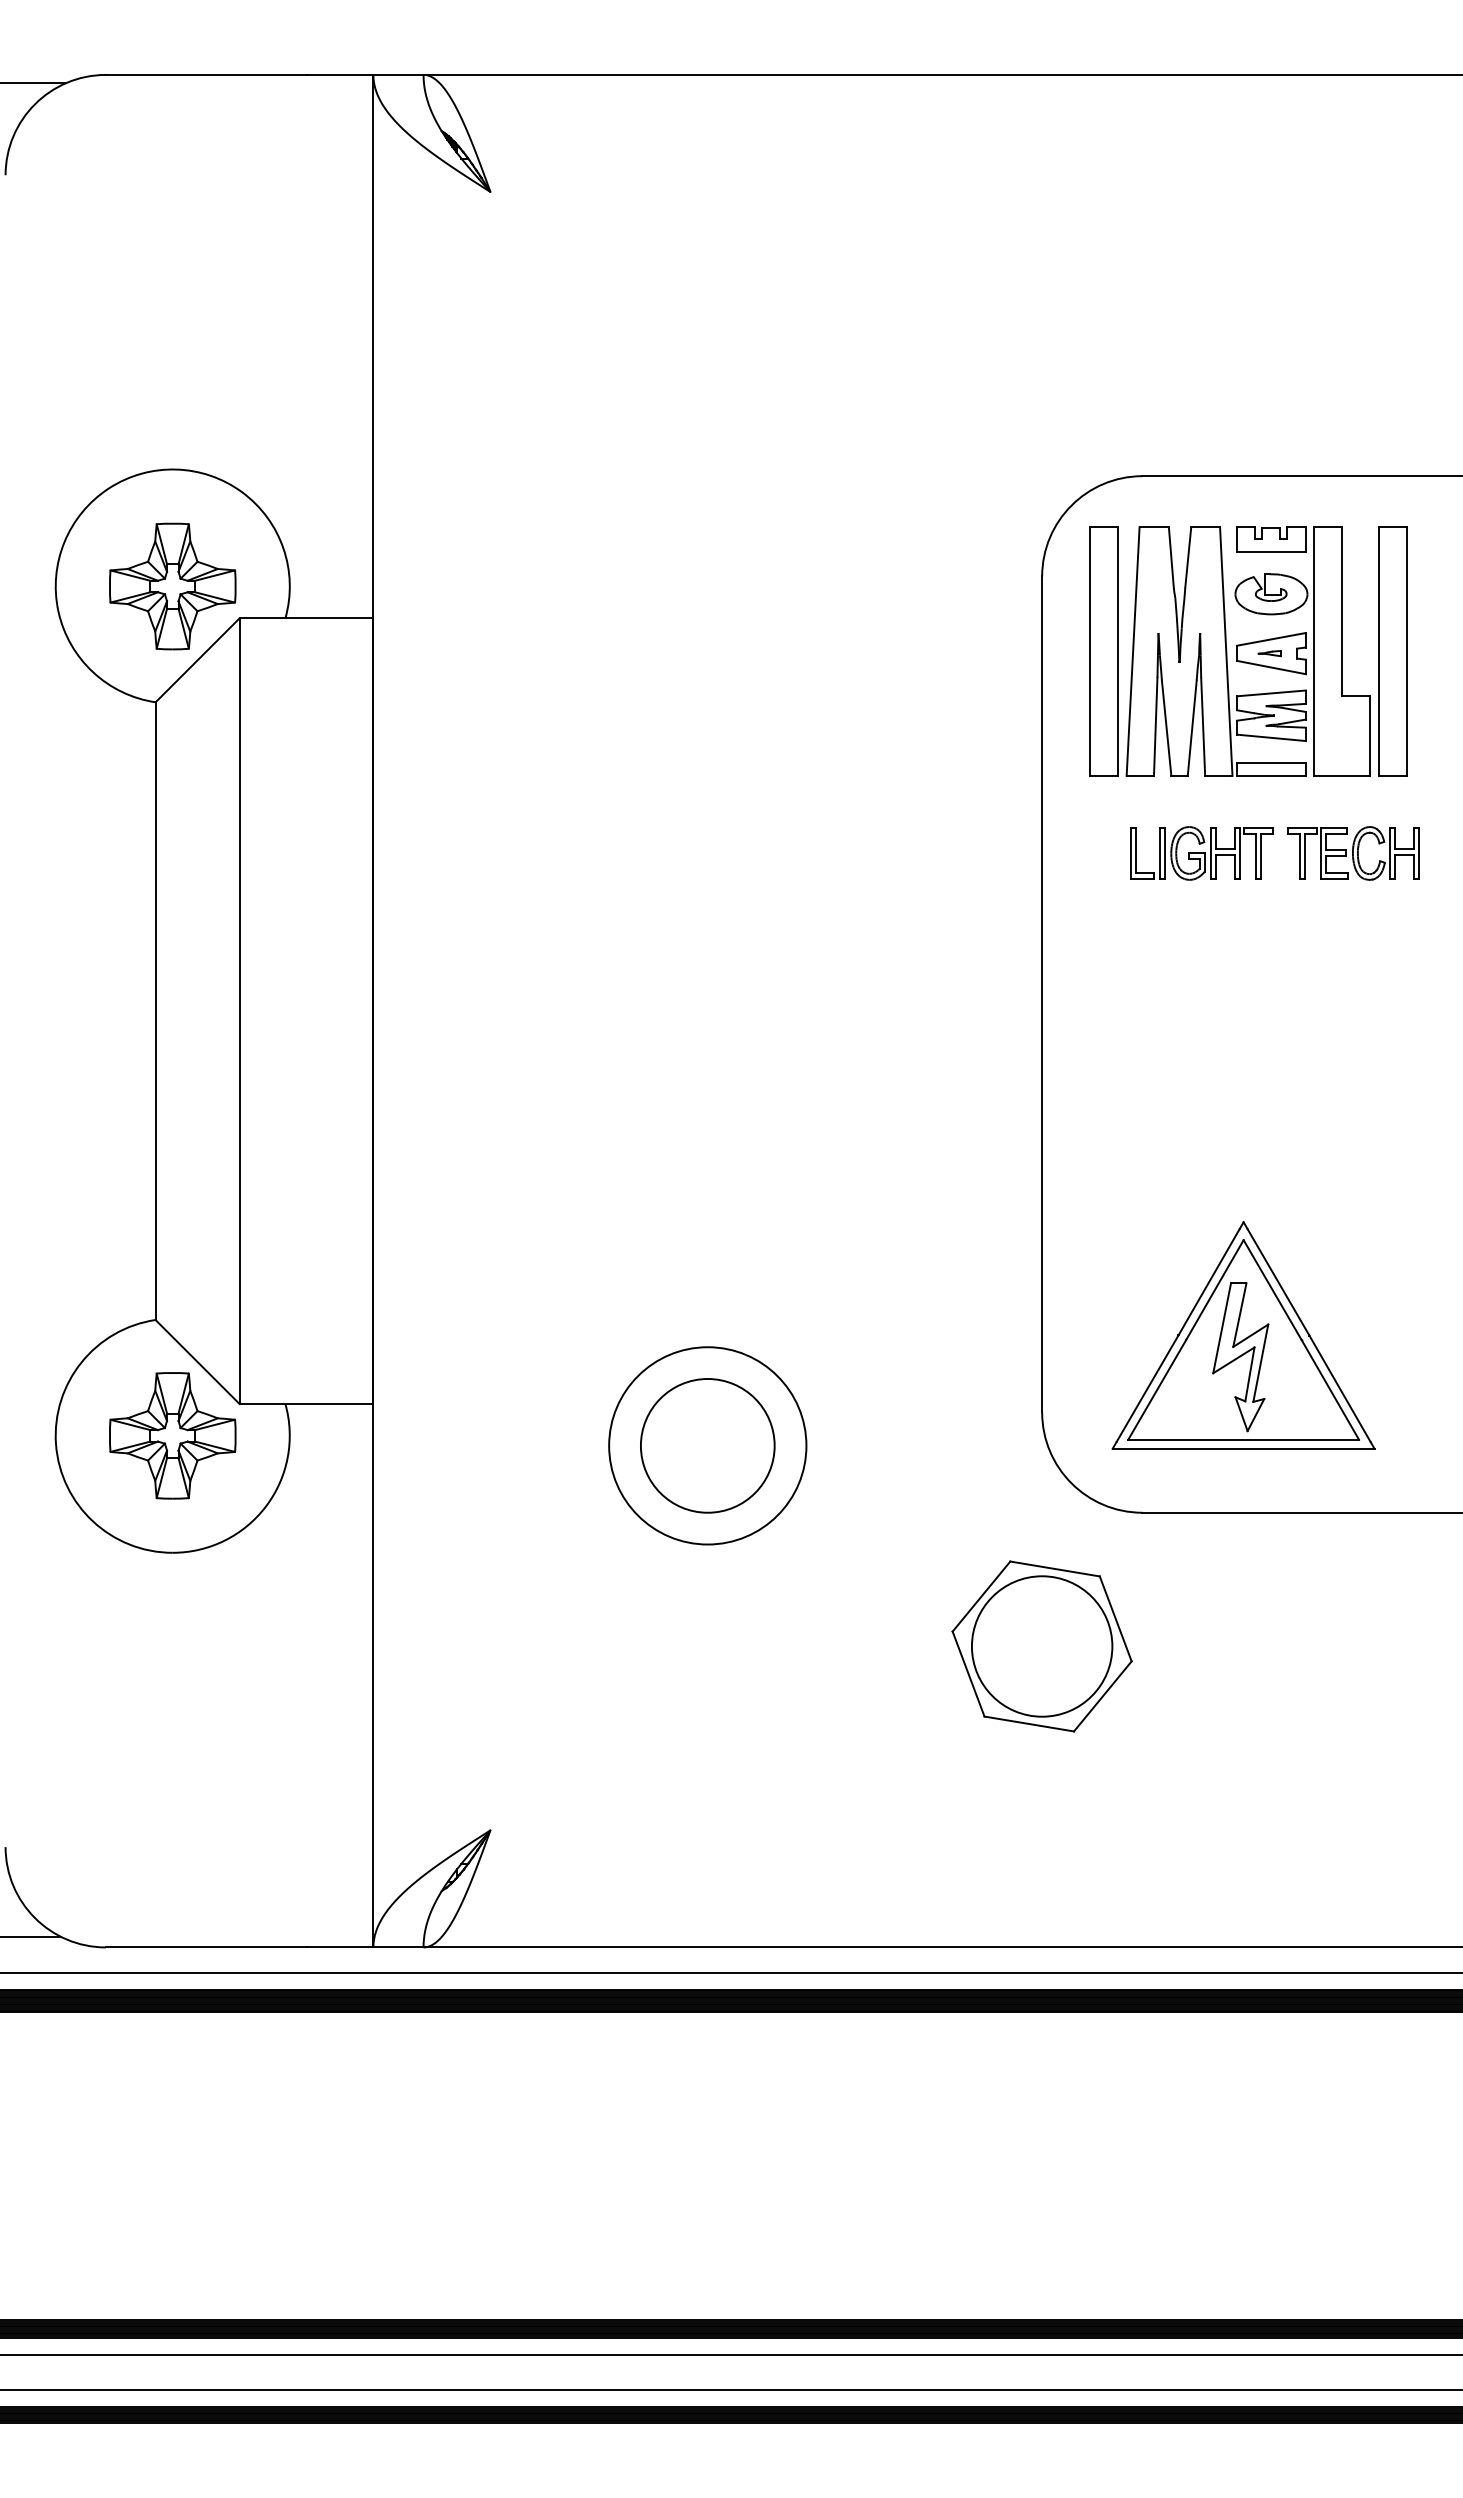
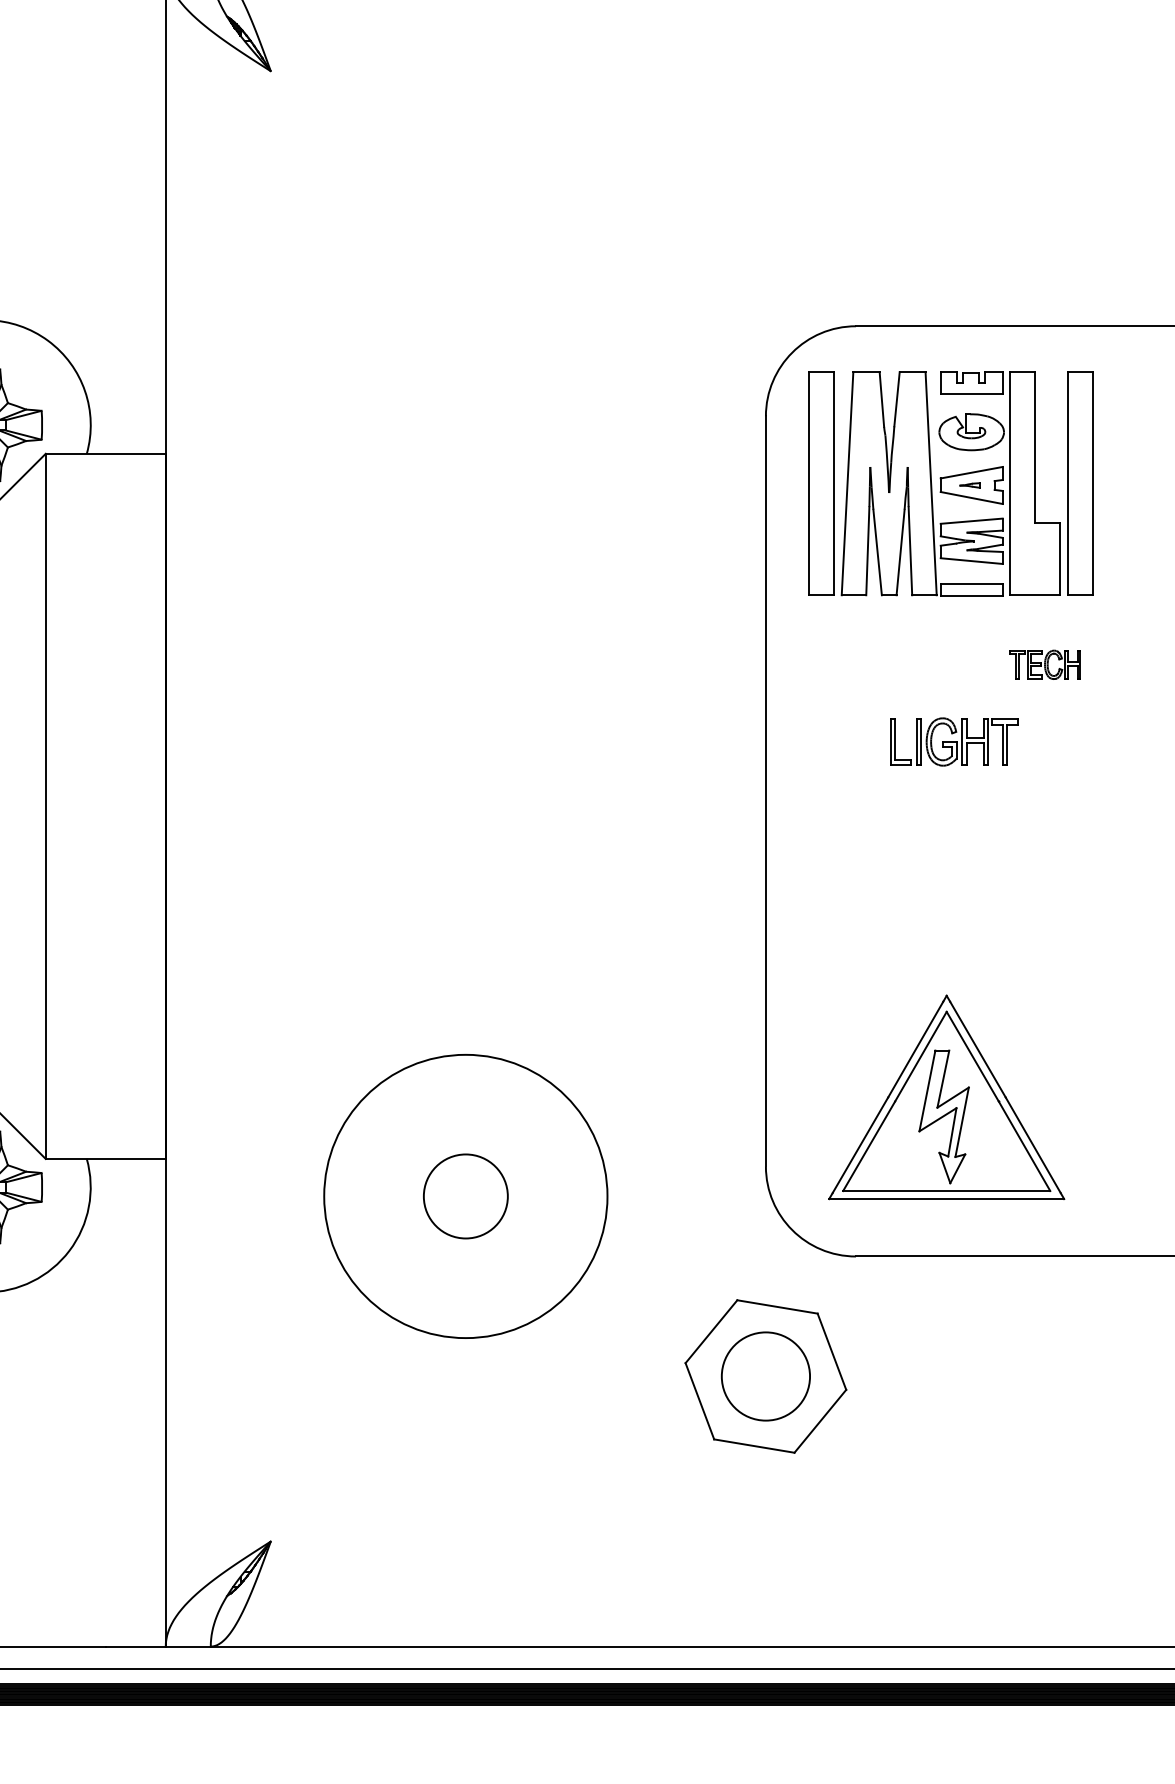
part: (1201, 853) -> (953, 742), moved
part: (1353, 853) -> (1045, 664), size x0.6
circle: (707, 1445) -> (465, 1196), size x0.7
circle: (707, 1445) -> (465, 1196), size x1.6
circle: (1041, 1646) -> (765, 1376), size x0.7

